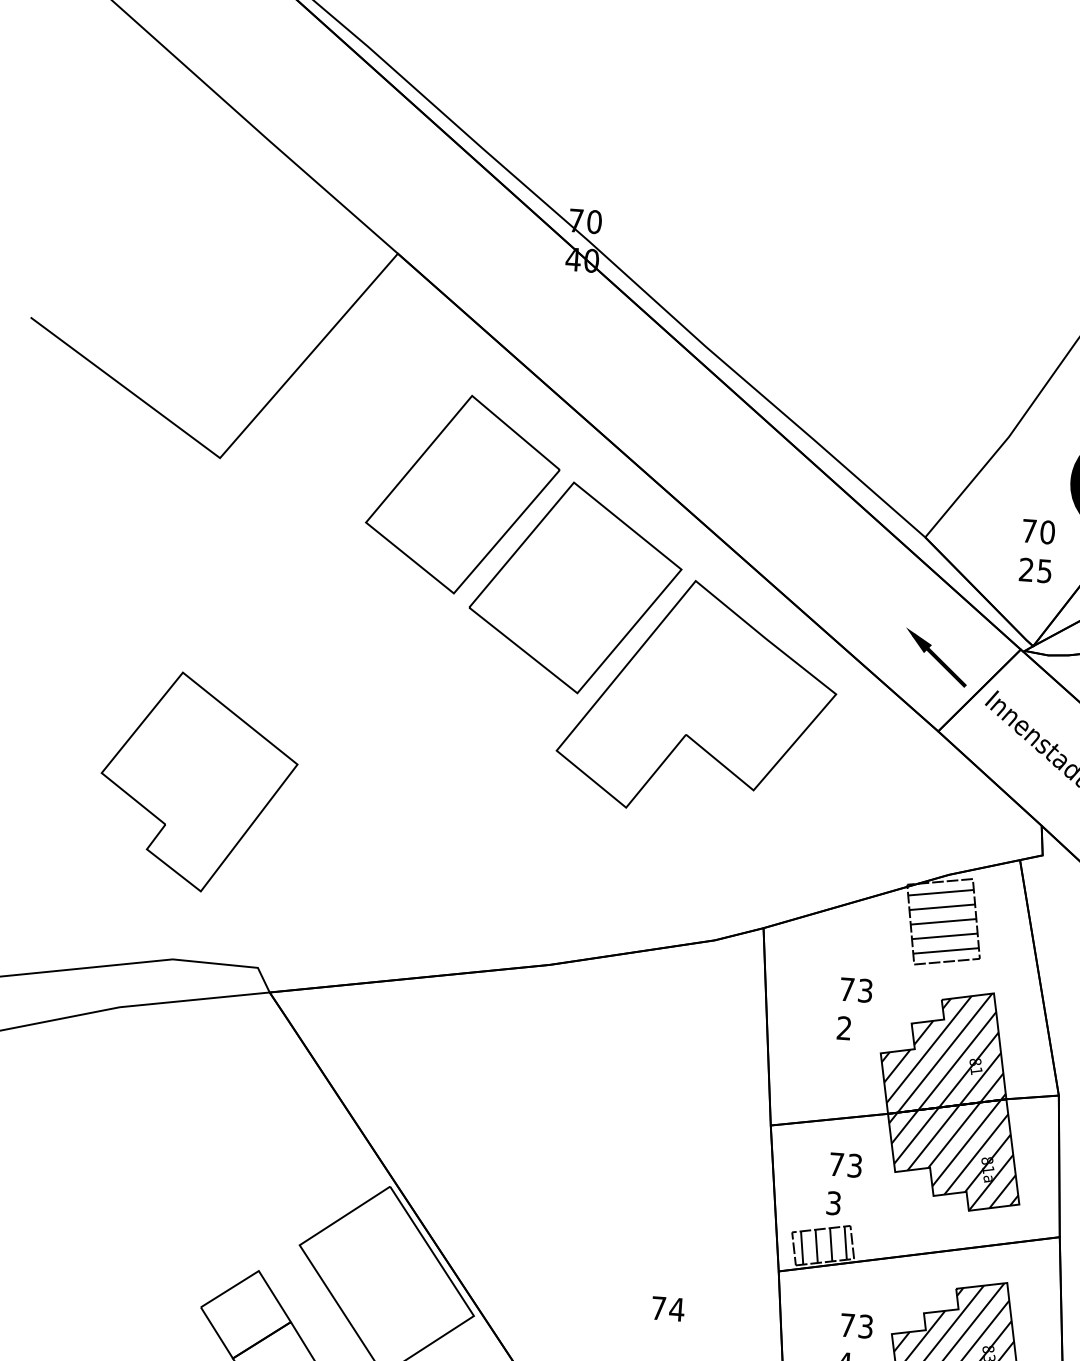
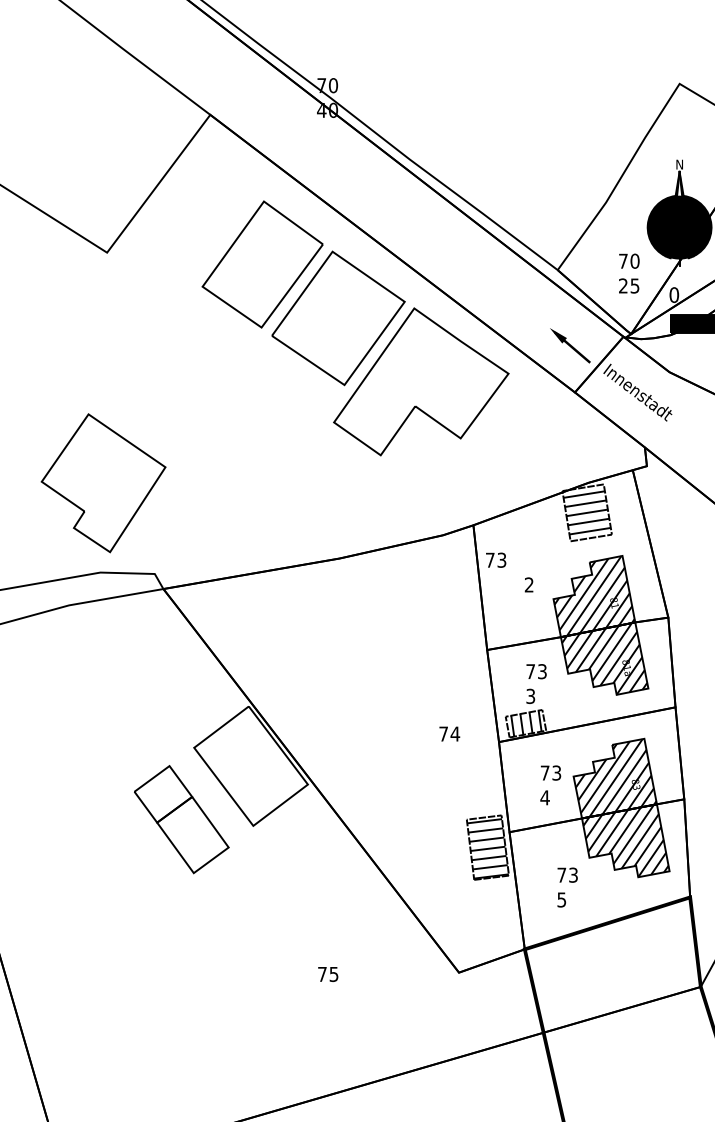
part: (198, 782) -> (103, 483), moved
text: (857, 989) -> (496, 559), moved
text: (667, 1308) -> (449, 733), moved

